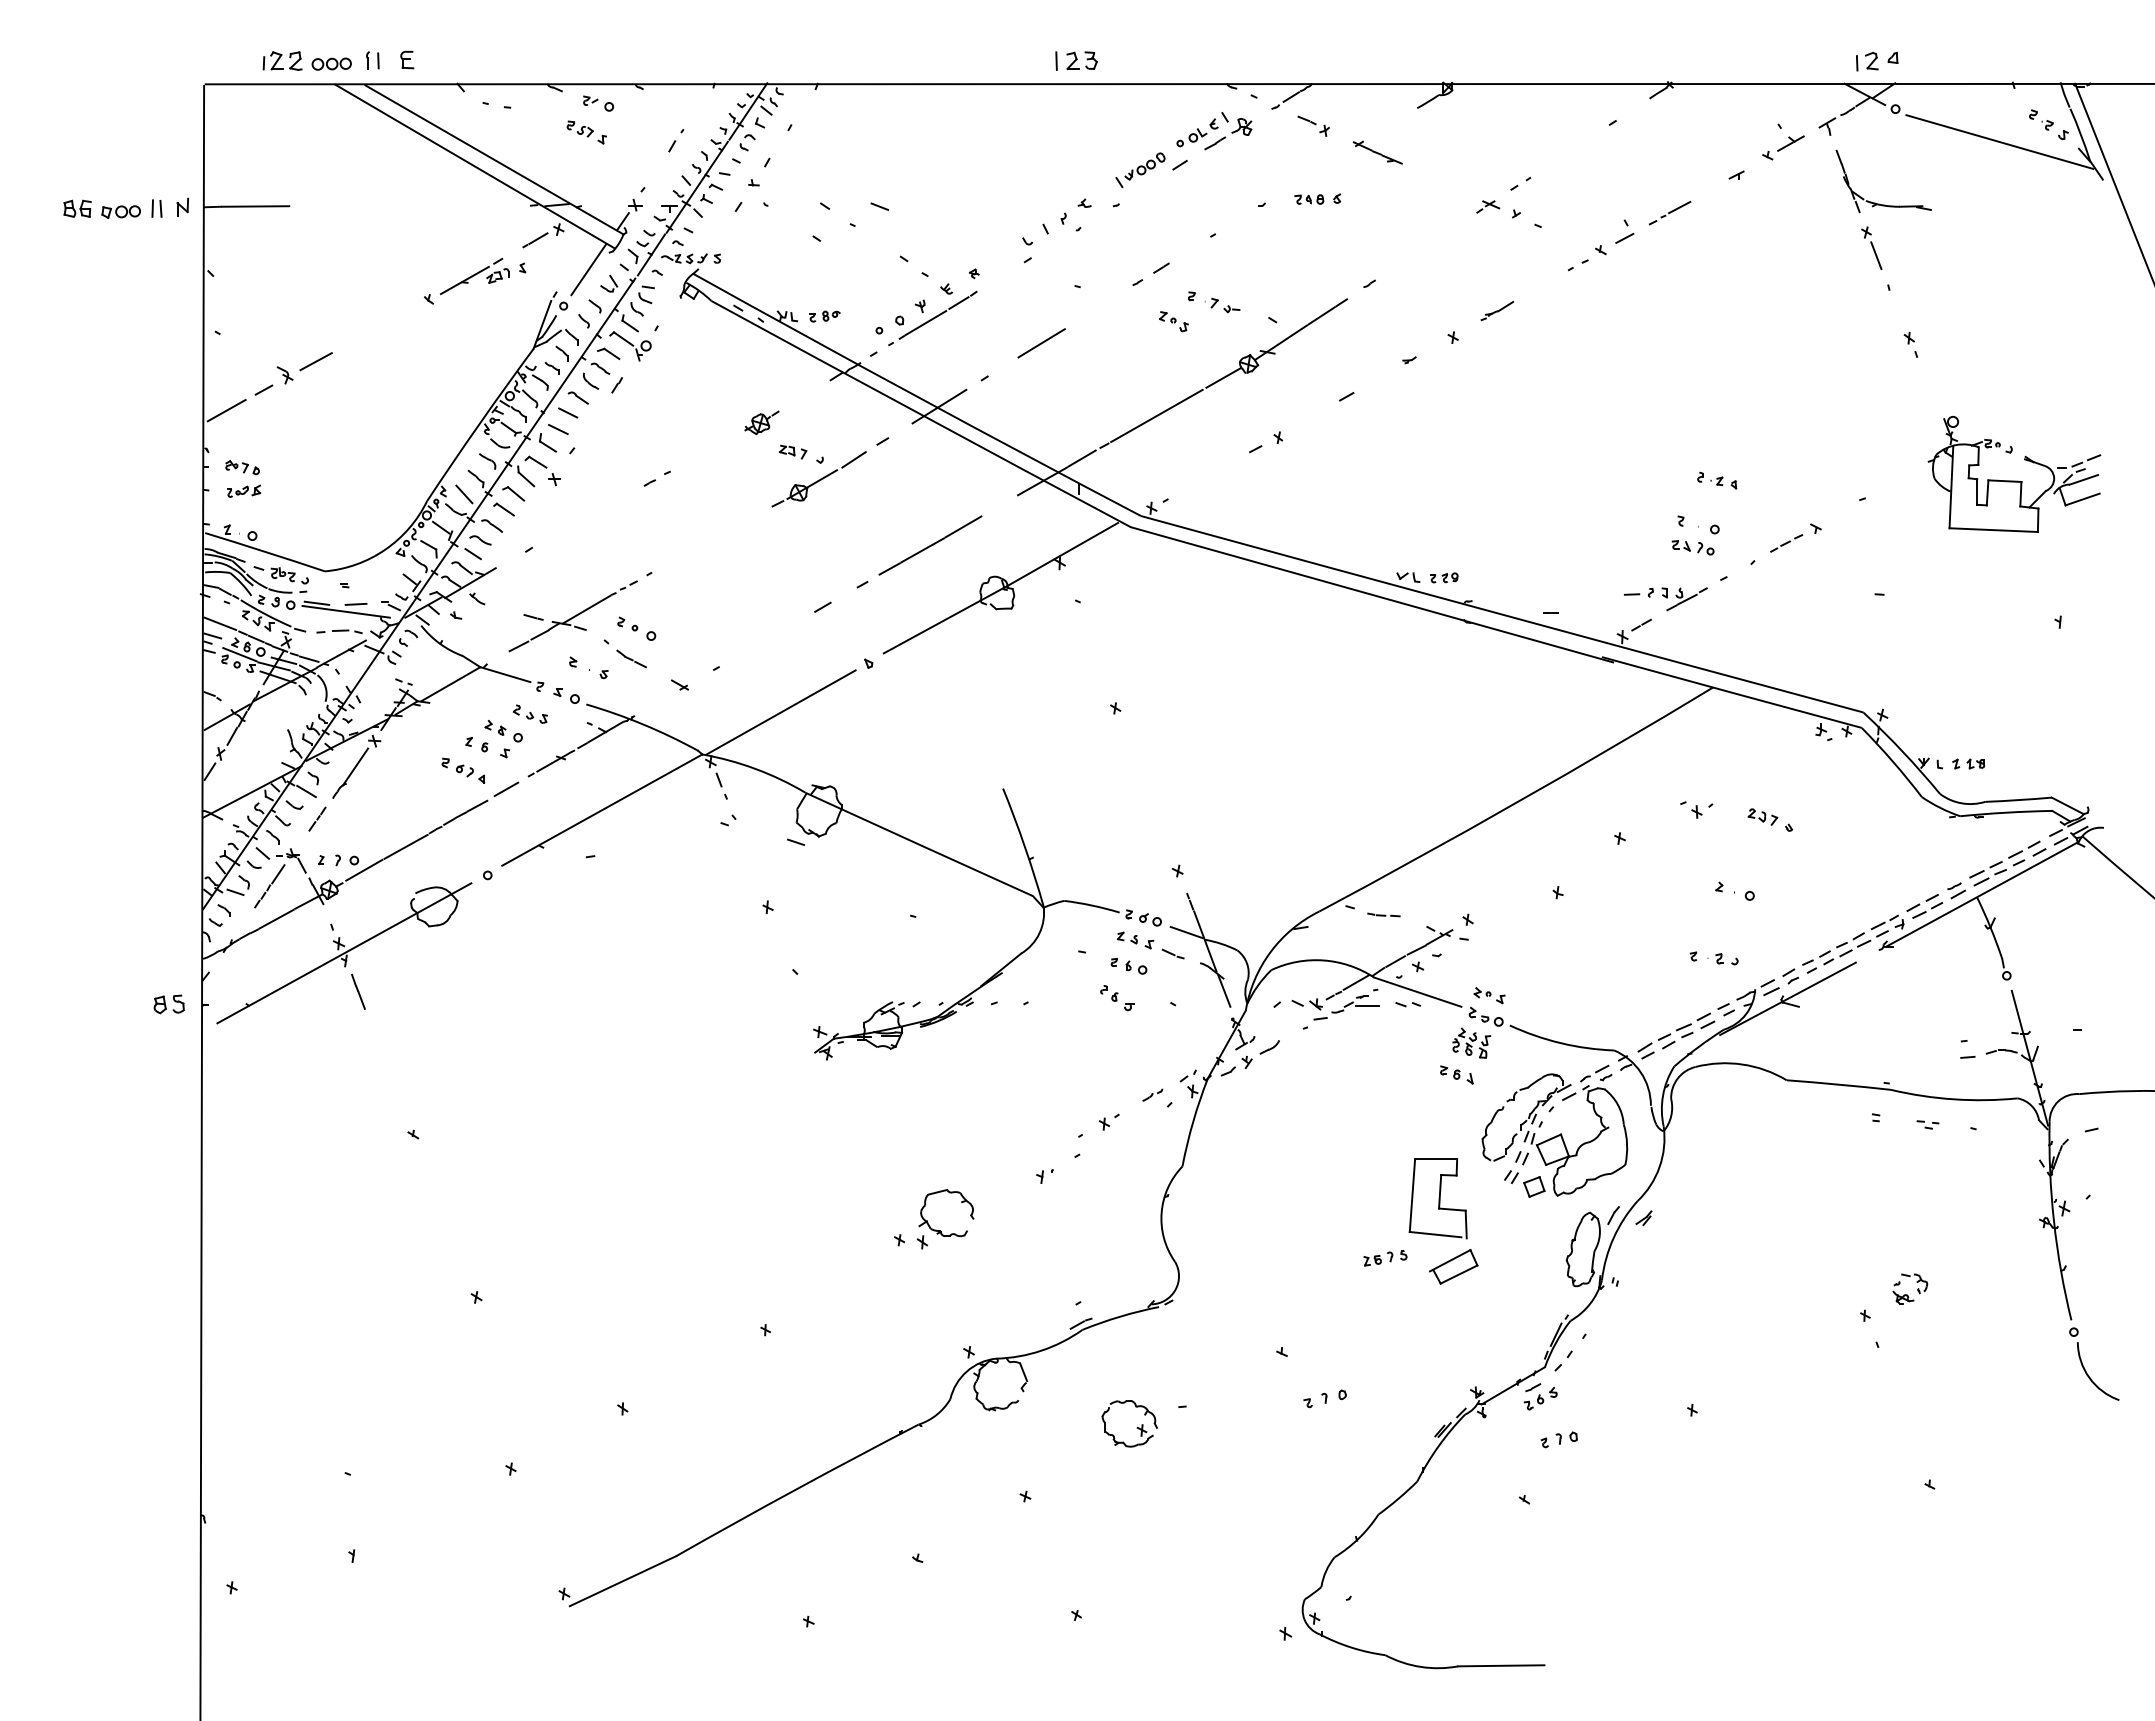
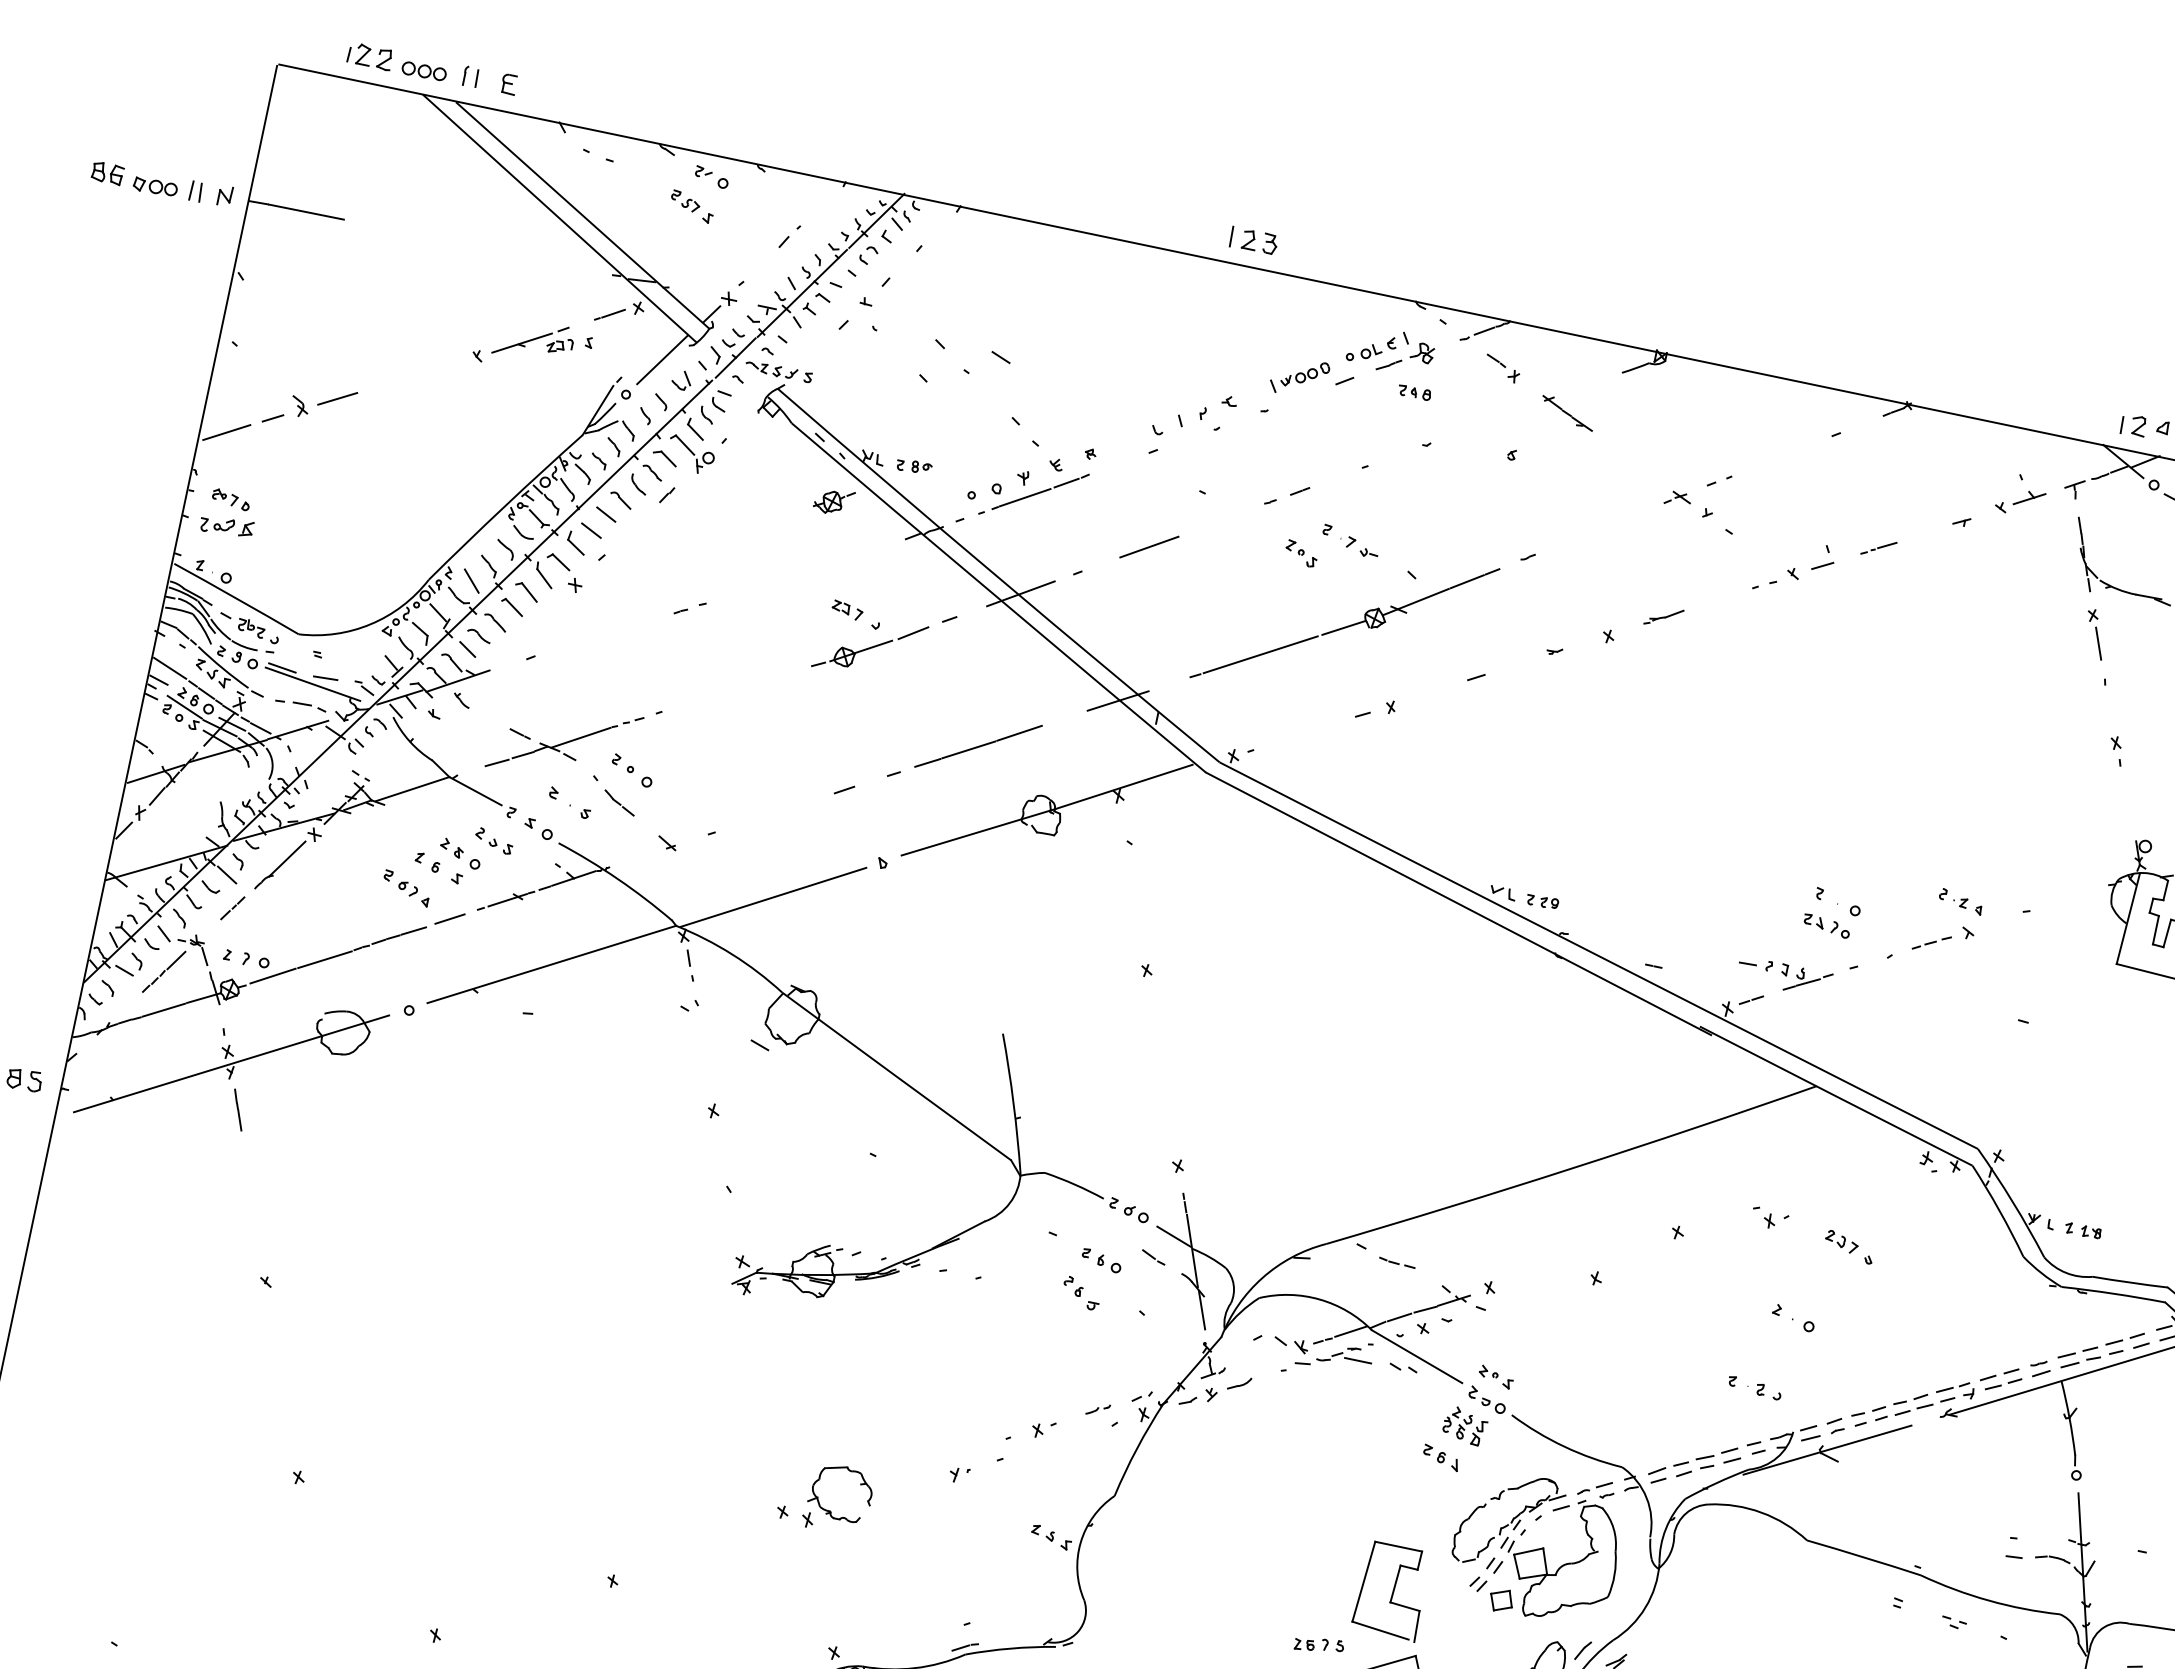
part: (1309, 199) -> (1414, 392), moved
part: (1669, 212) -> (1878, 547), size x0.7
part: (761, 422) -> (833, 501), moved
line: (1081, 458) -> (1166, 684), removed
part: (1717, 480) -> (1961, 901), moved
part: (244, 490) -> (227, 525), size x1.4
part: (1135, 940) -> (1051, 1537), moved

